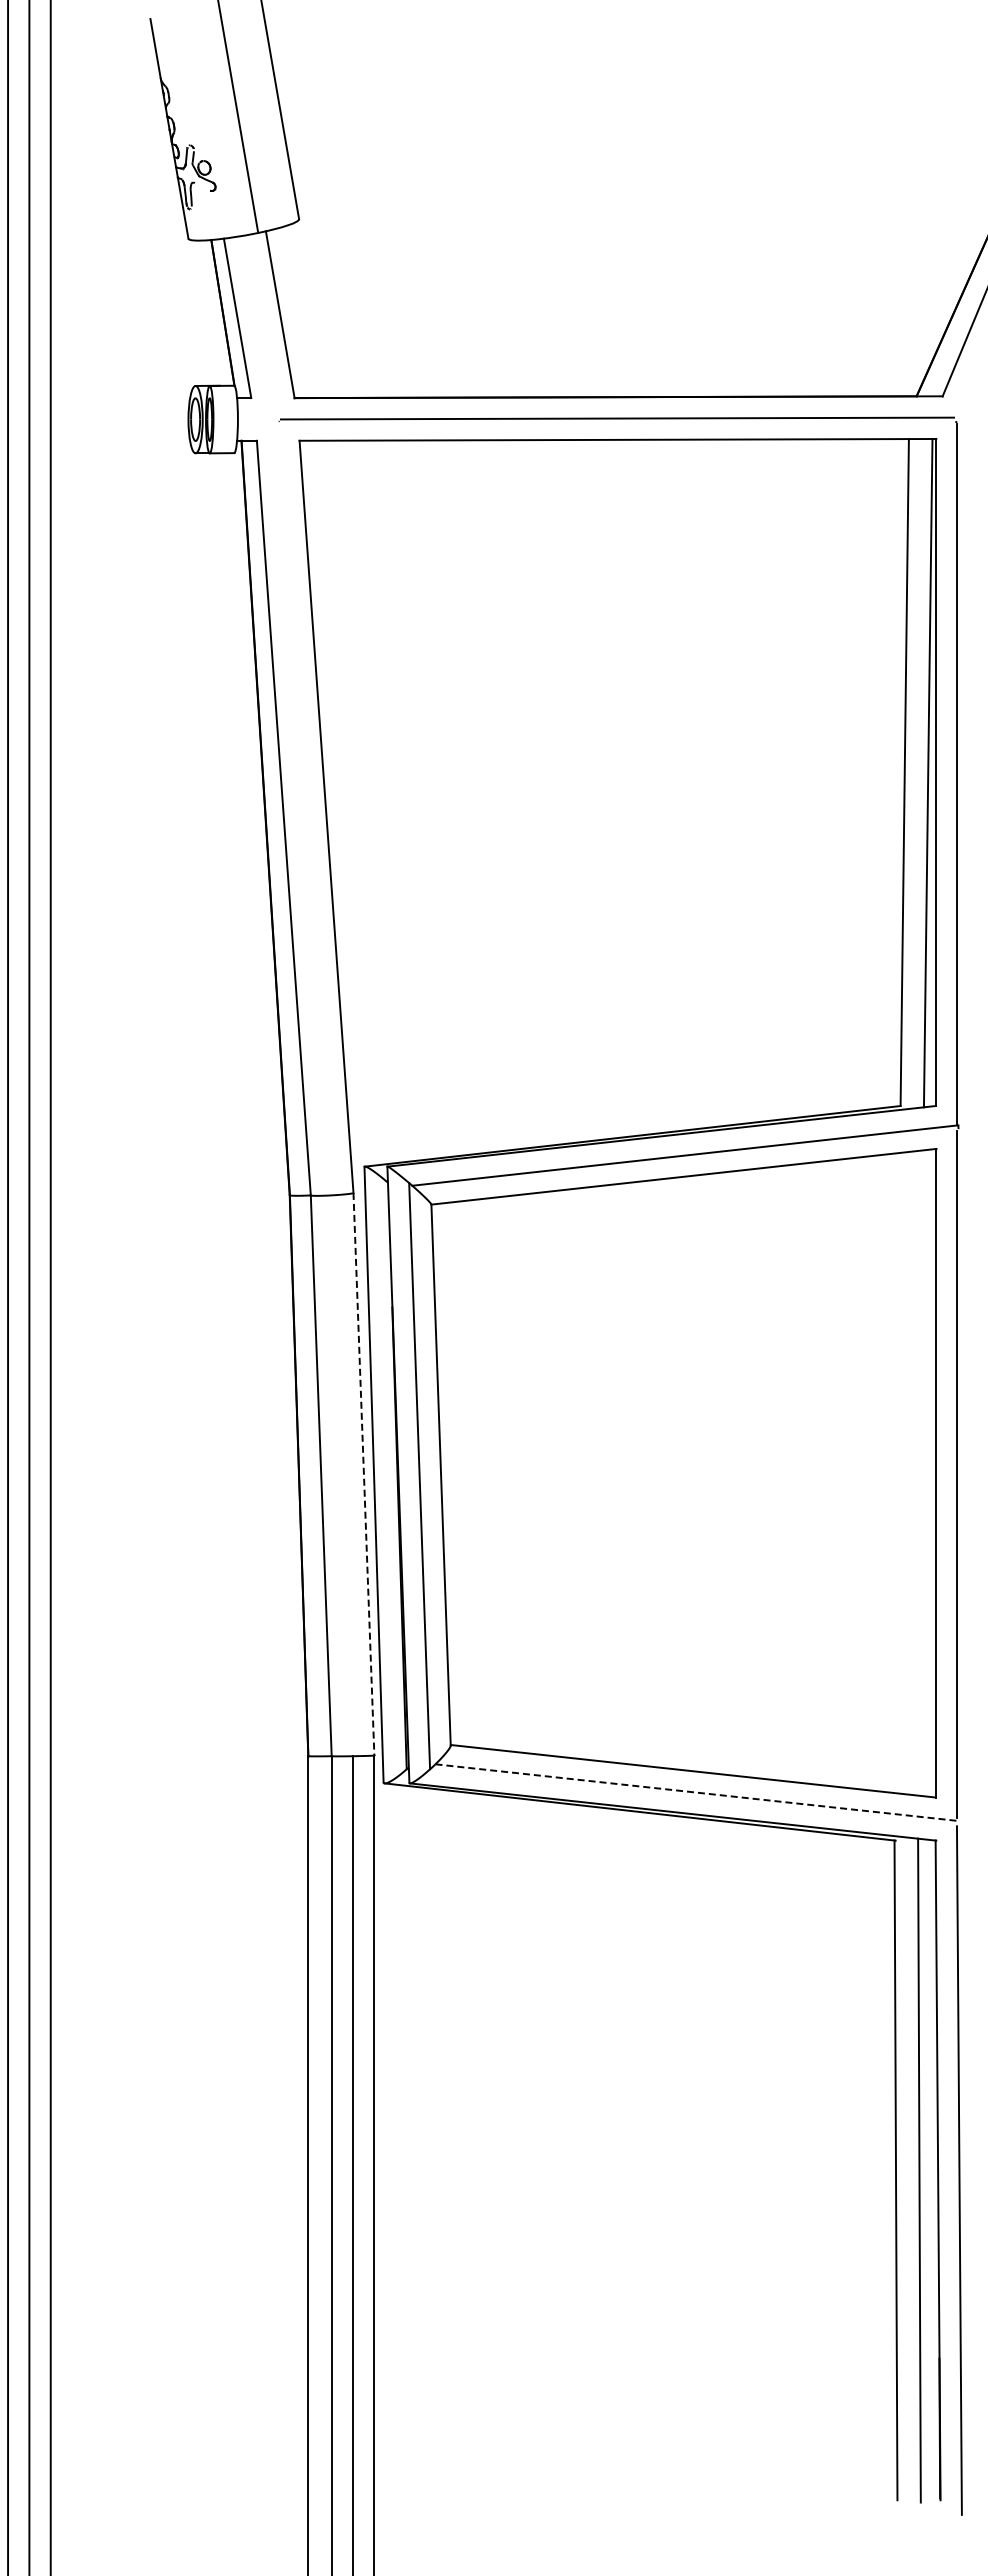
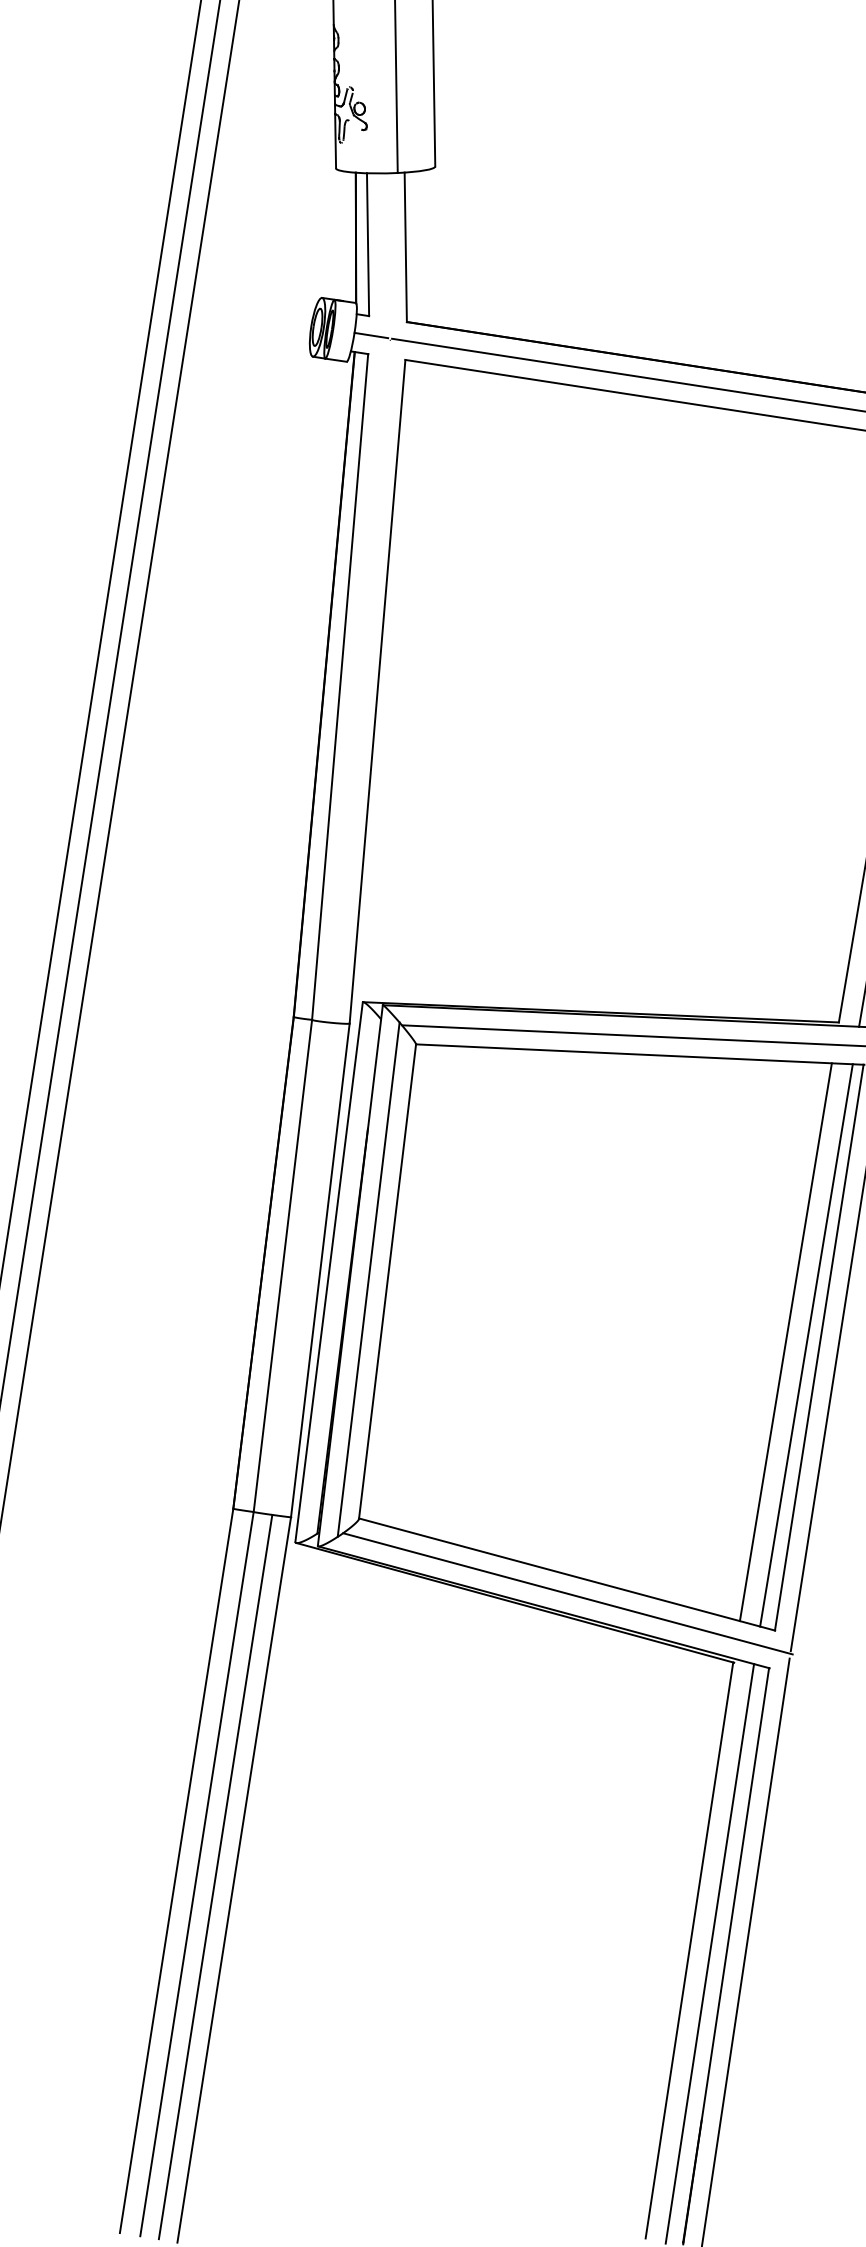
line: (257, 419) -> (371, 335), added
line: (896, 1472) -> (785, 1341), added
line: (920, 1472) -> (806, 1344), added
line: (363, 1474) -> (319, 1270), dashed -> solid
line: (697, 1792) -> (567, 1593), dashed -> solid

